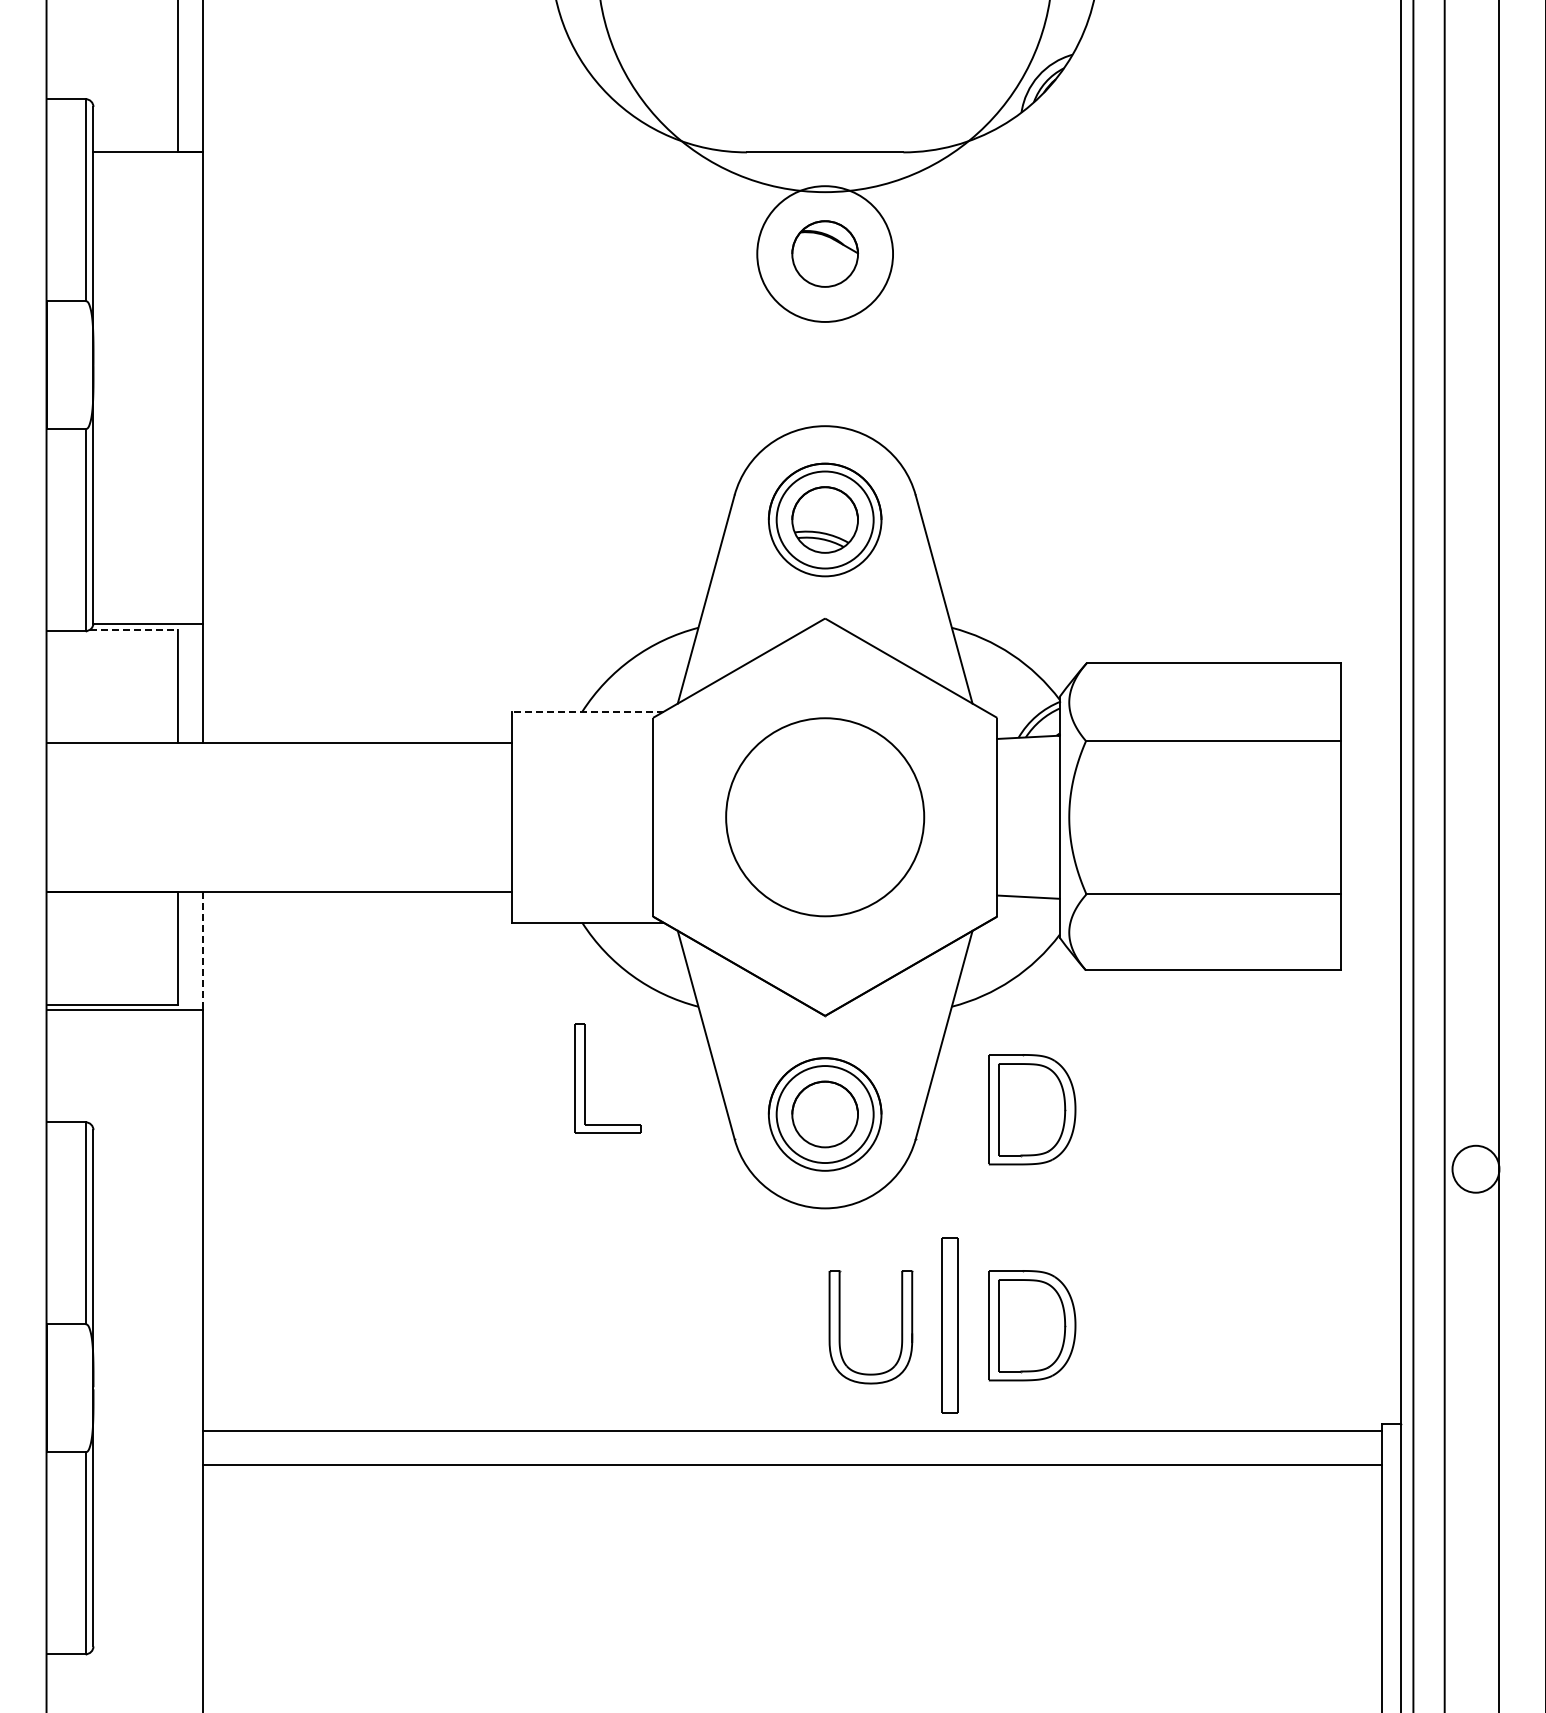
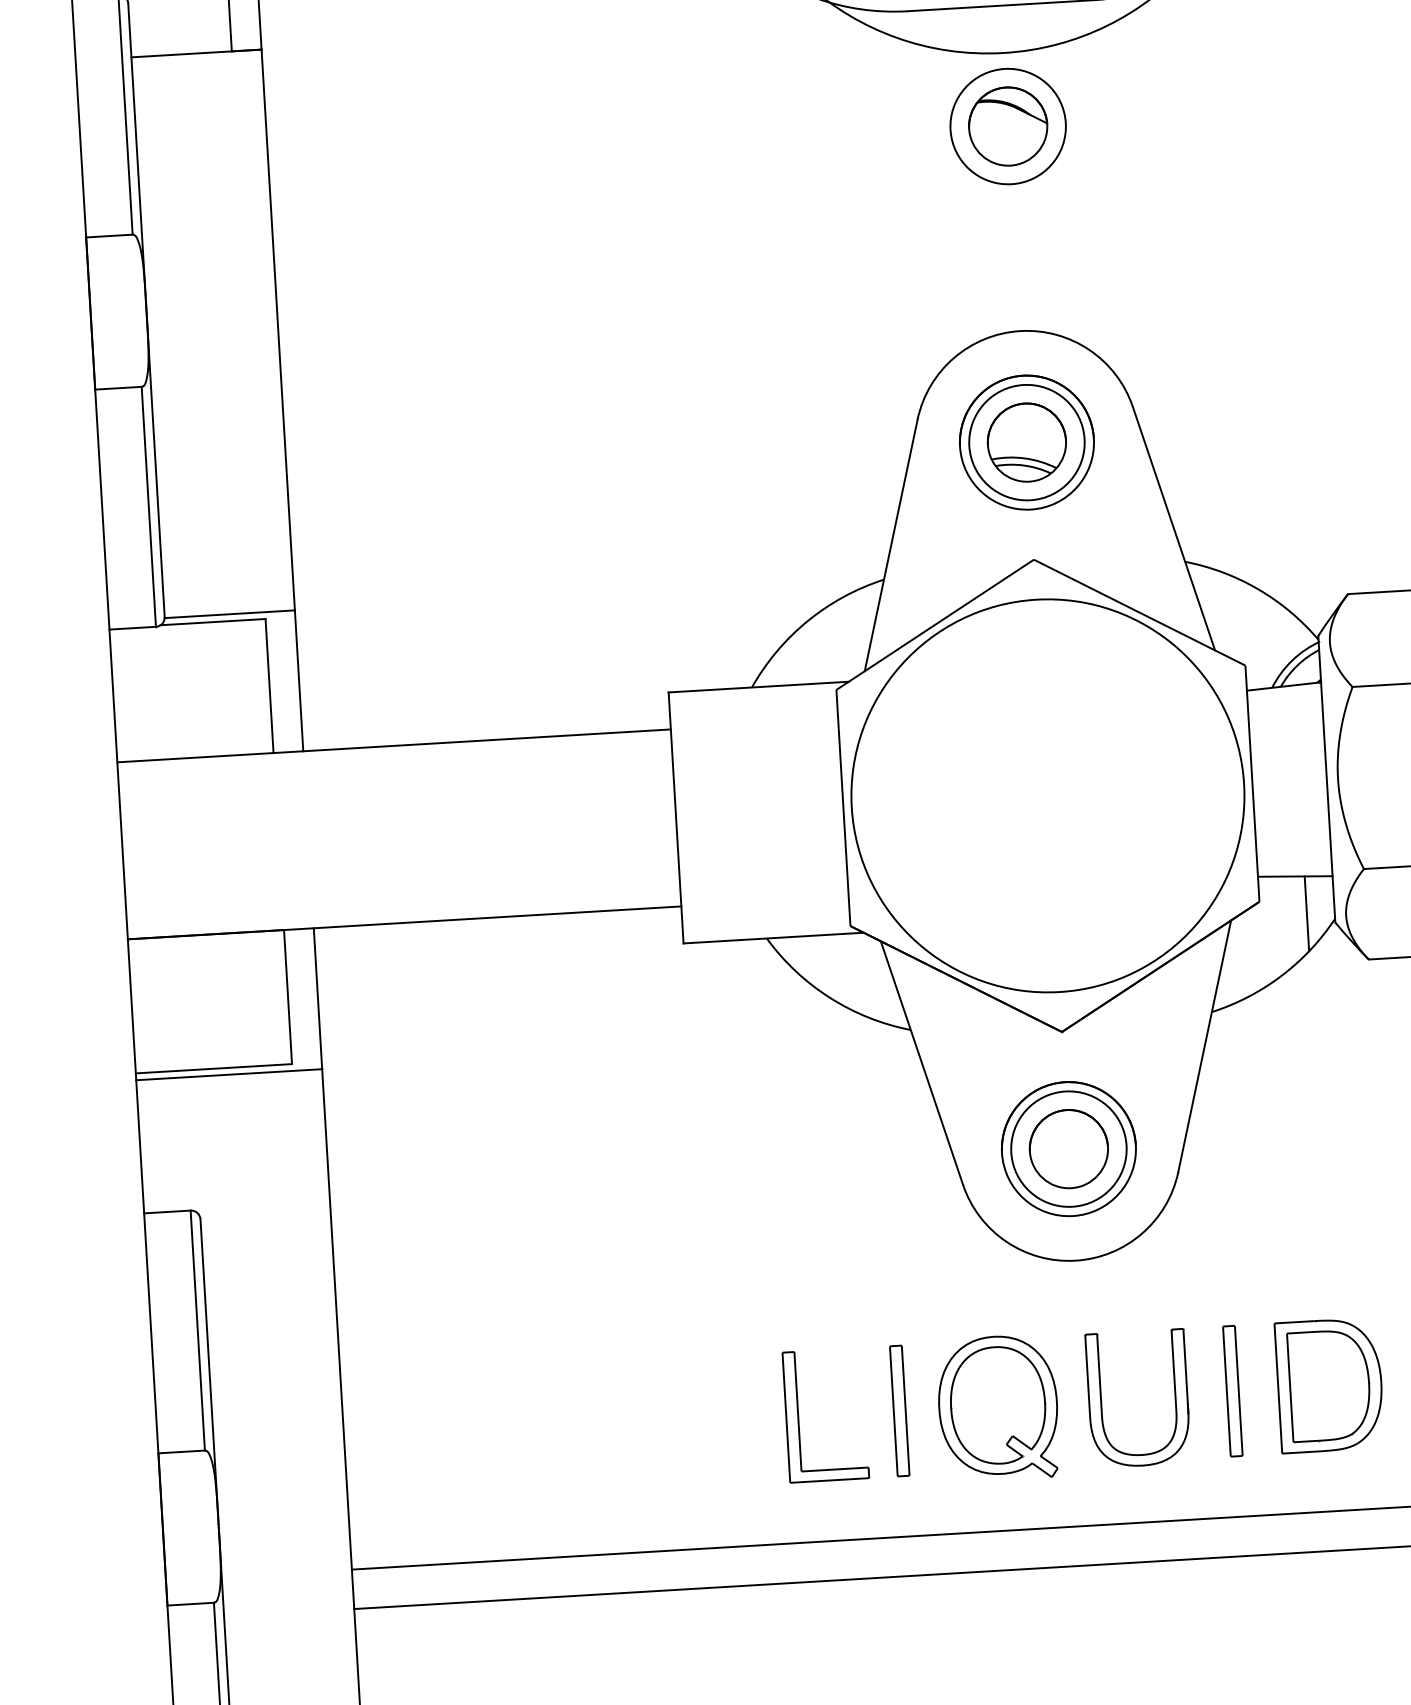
circle: (824, 253) -> (1007, 125), size x0.71
line: (134, 629) -> (213, 621), dashed -> solid
line: (588, 711) -> (759, 686), dashed -> solid
circle: (825, 817) -> (1048, 796), size x1.67
line: (1036, 928) -> (1306, 913), added
line: (203, 951) -> (318, 999), dashed -> solid
part: (585, 1078) -> (799, 1416), moved
part: (1032, 1109) -> (1314, 1128), removed
part: (669, 1325) -> (898, 1410), added
part: (950, 1325) -> (1232, 1391), size x0.62
part: (752, 1328) -> (997, 1408), added

